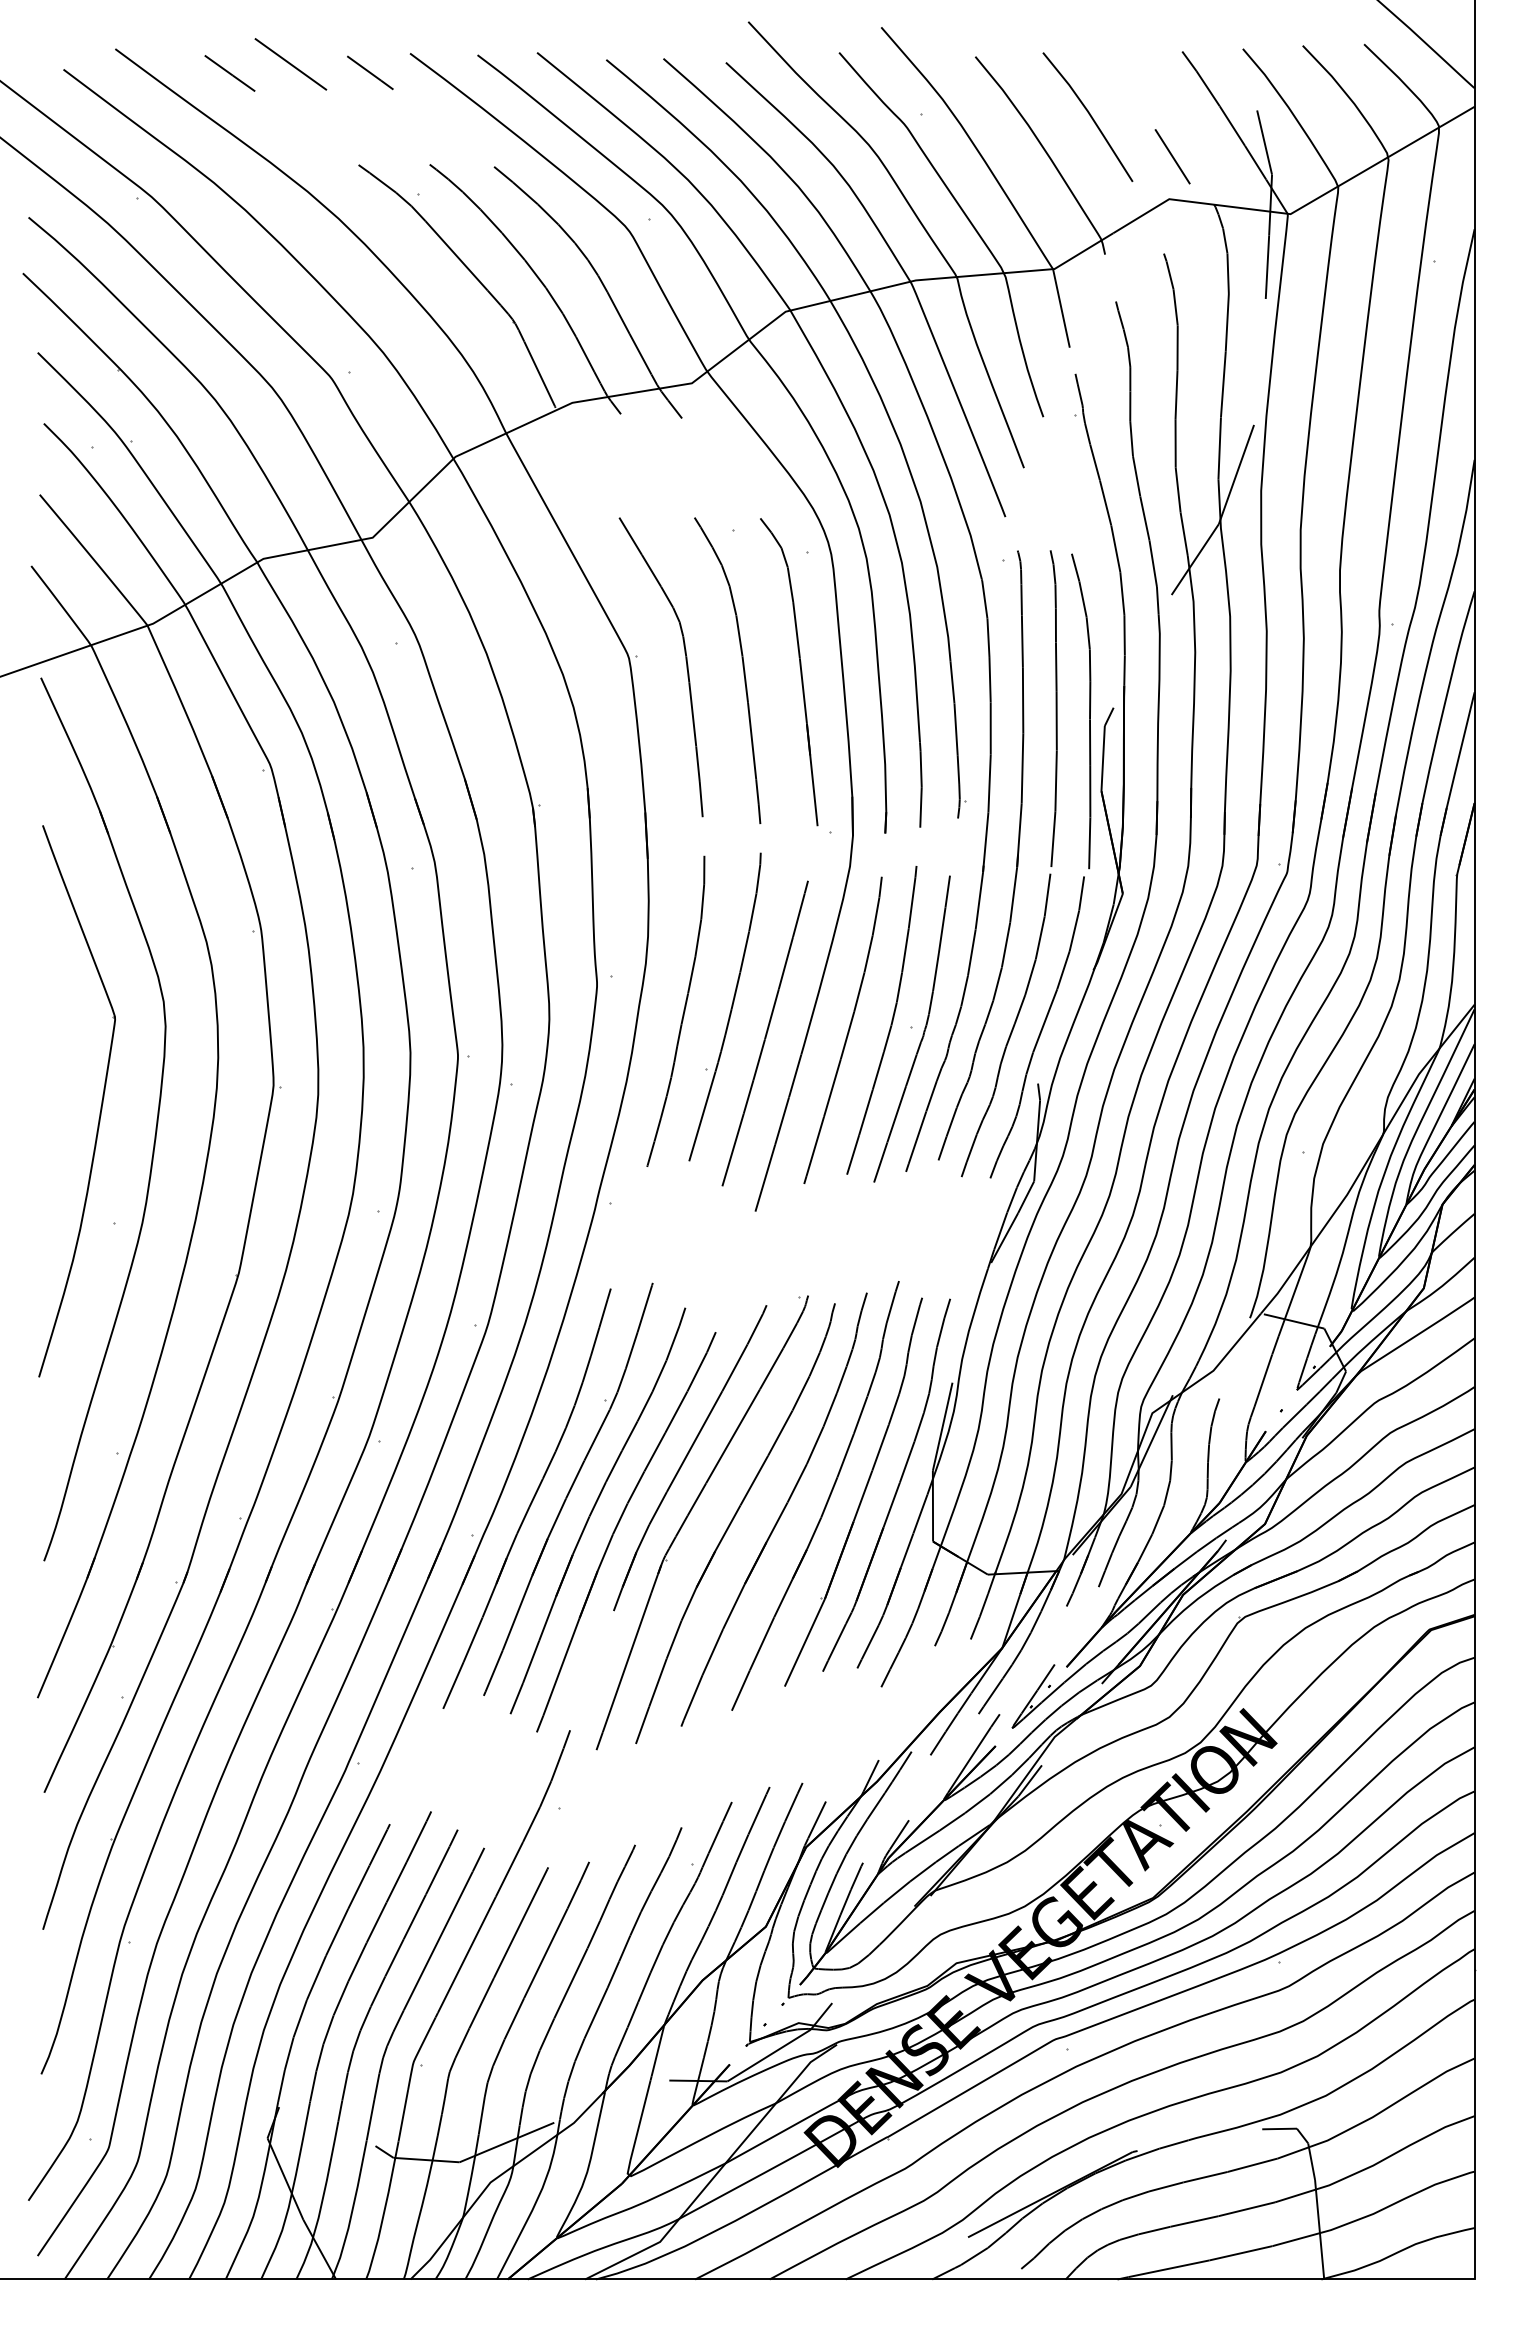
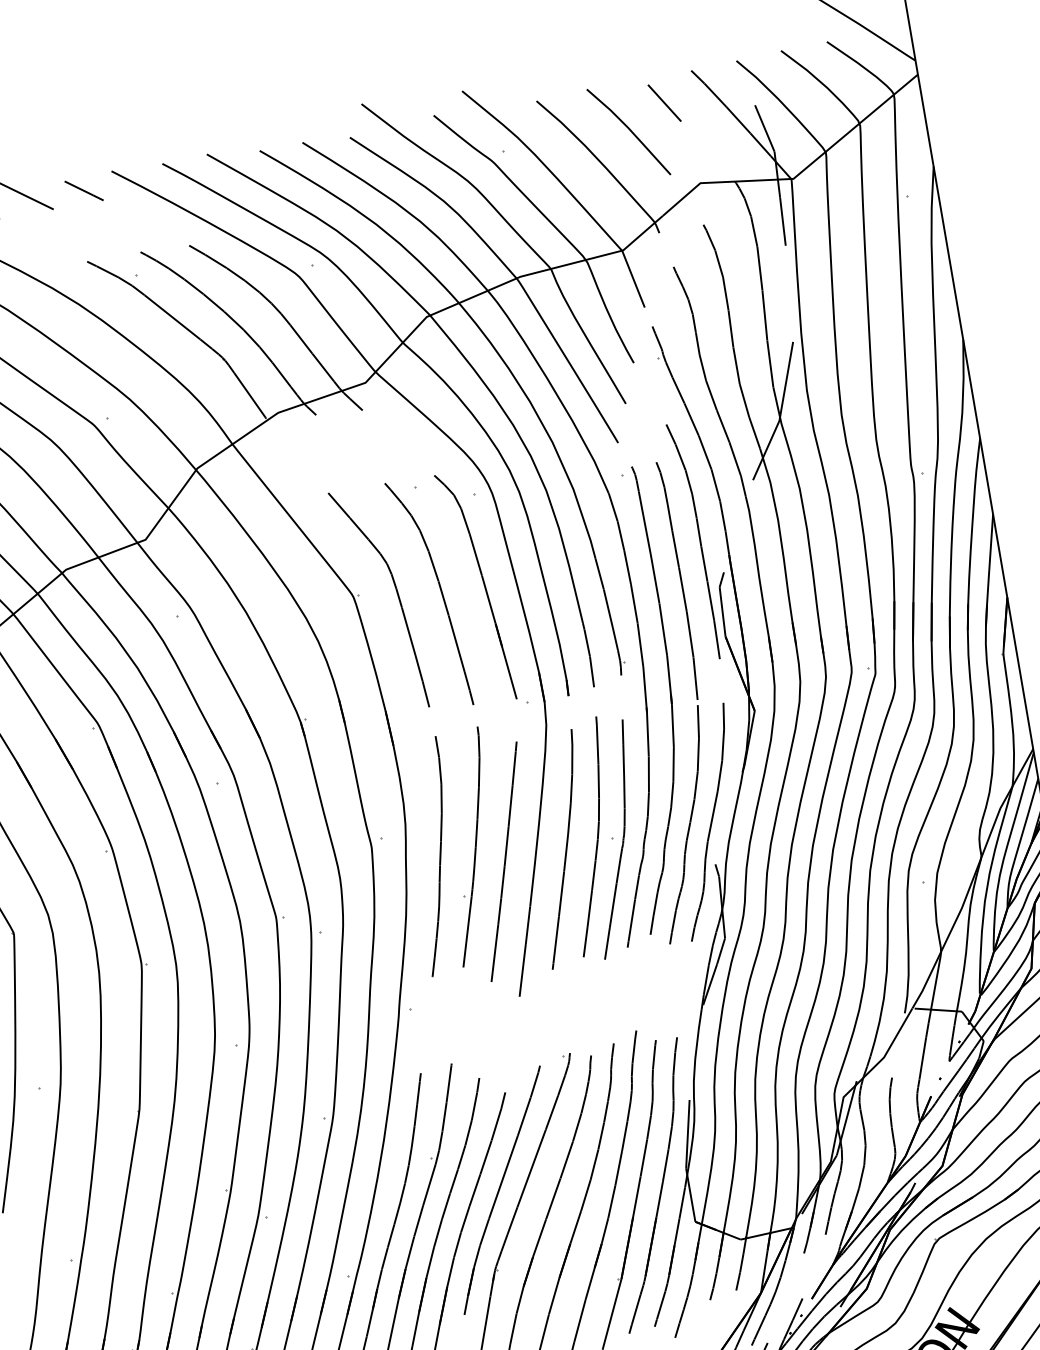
line: (1172, 156) -> (664, 103), moved
curve: (1089, 711) -> (699, 540), moved

